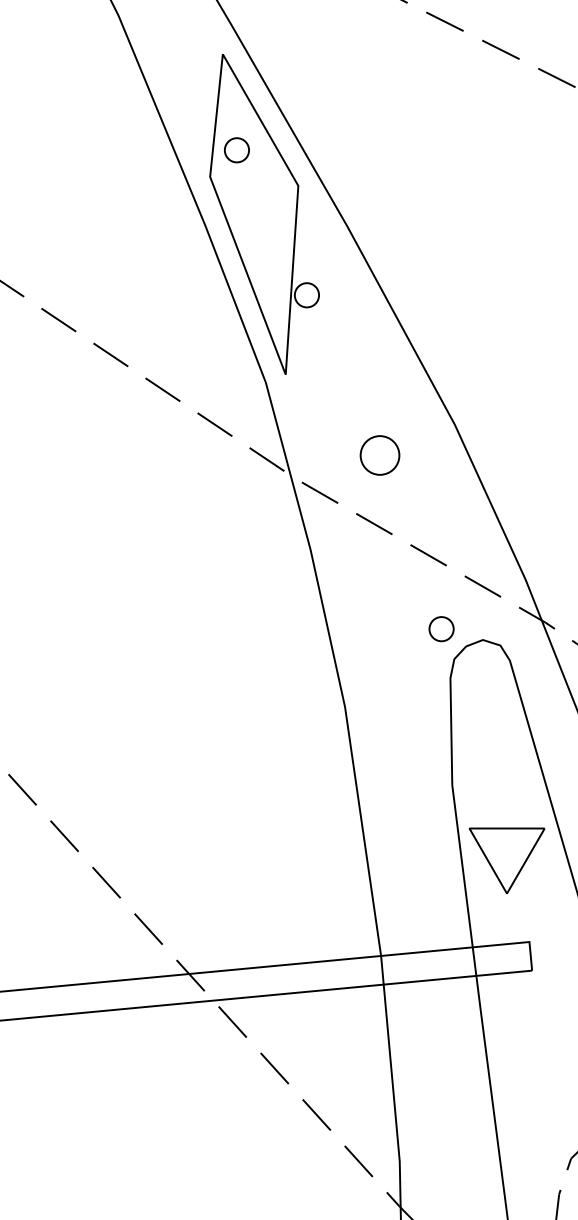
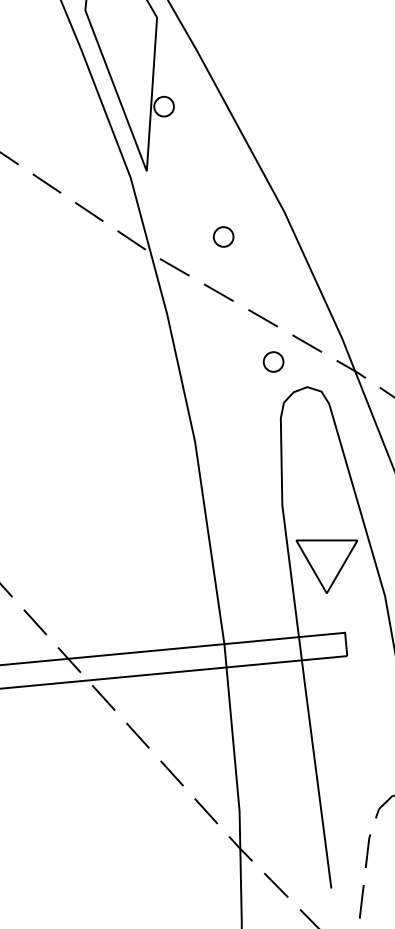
part: (380, 455) -> (223, 237), size x0.62
part: (441, 629) -> (273, 362), moved

